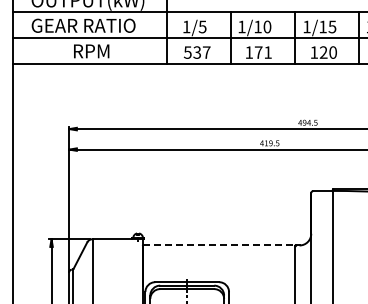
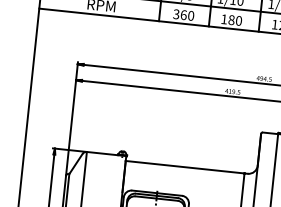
text: (197, 52) -> (183, 15), 537 -> 360
text: (262, 52) -> (234, 20), 171 -> 180
line: (219, 245) -> (185, 167), dashed -> solid

